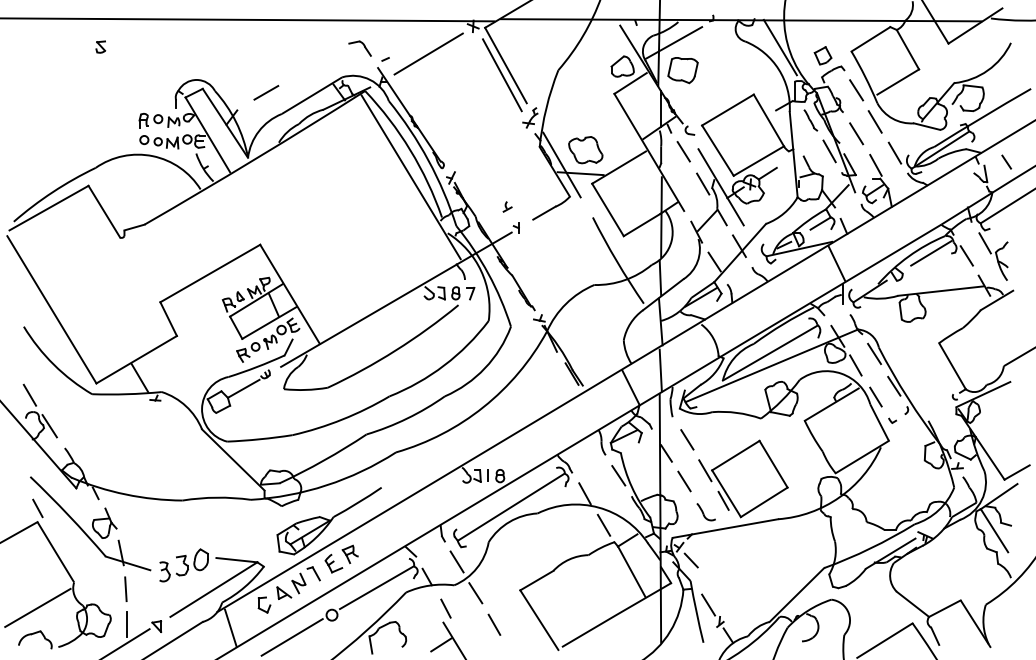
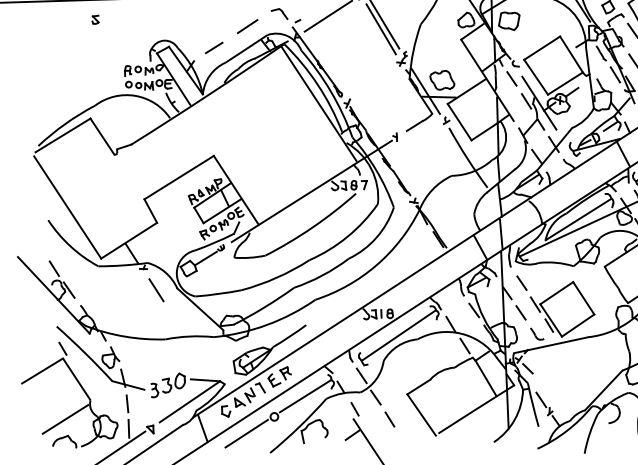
line: (314, 64) -> (247, 26), added
part: (507, 206) -> (446, 120), moved
line: (172, 430) -> (156, 289), added

